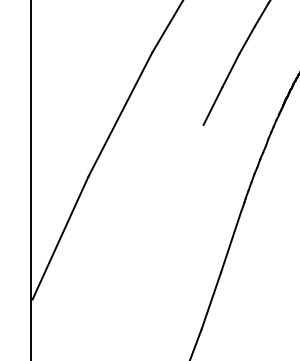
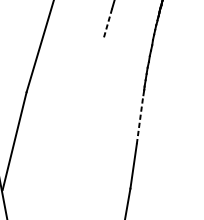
line: (212, 106) -> (107, 23), solid -> dashed
line: (231, 241) -> (140, 120), solid -> dashed

